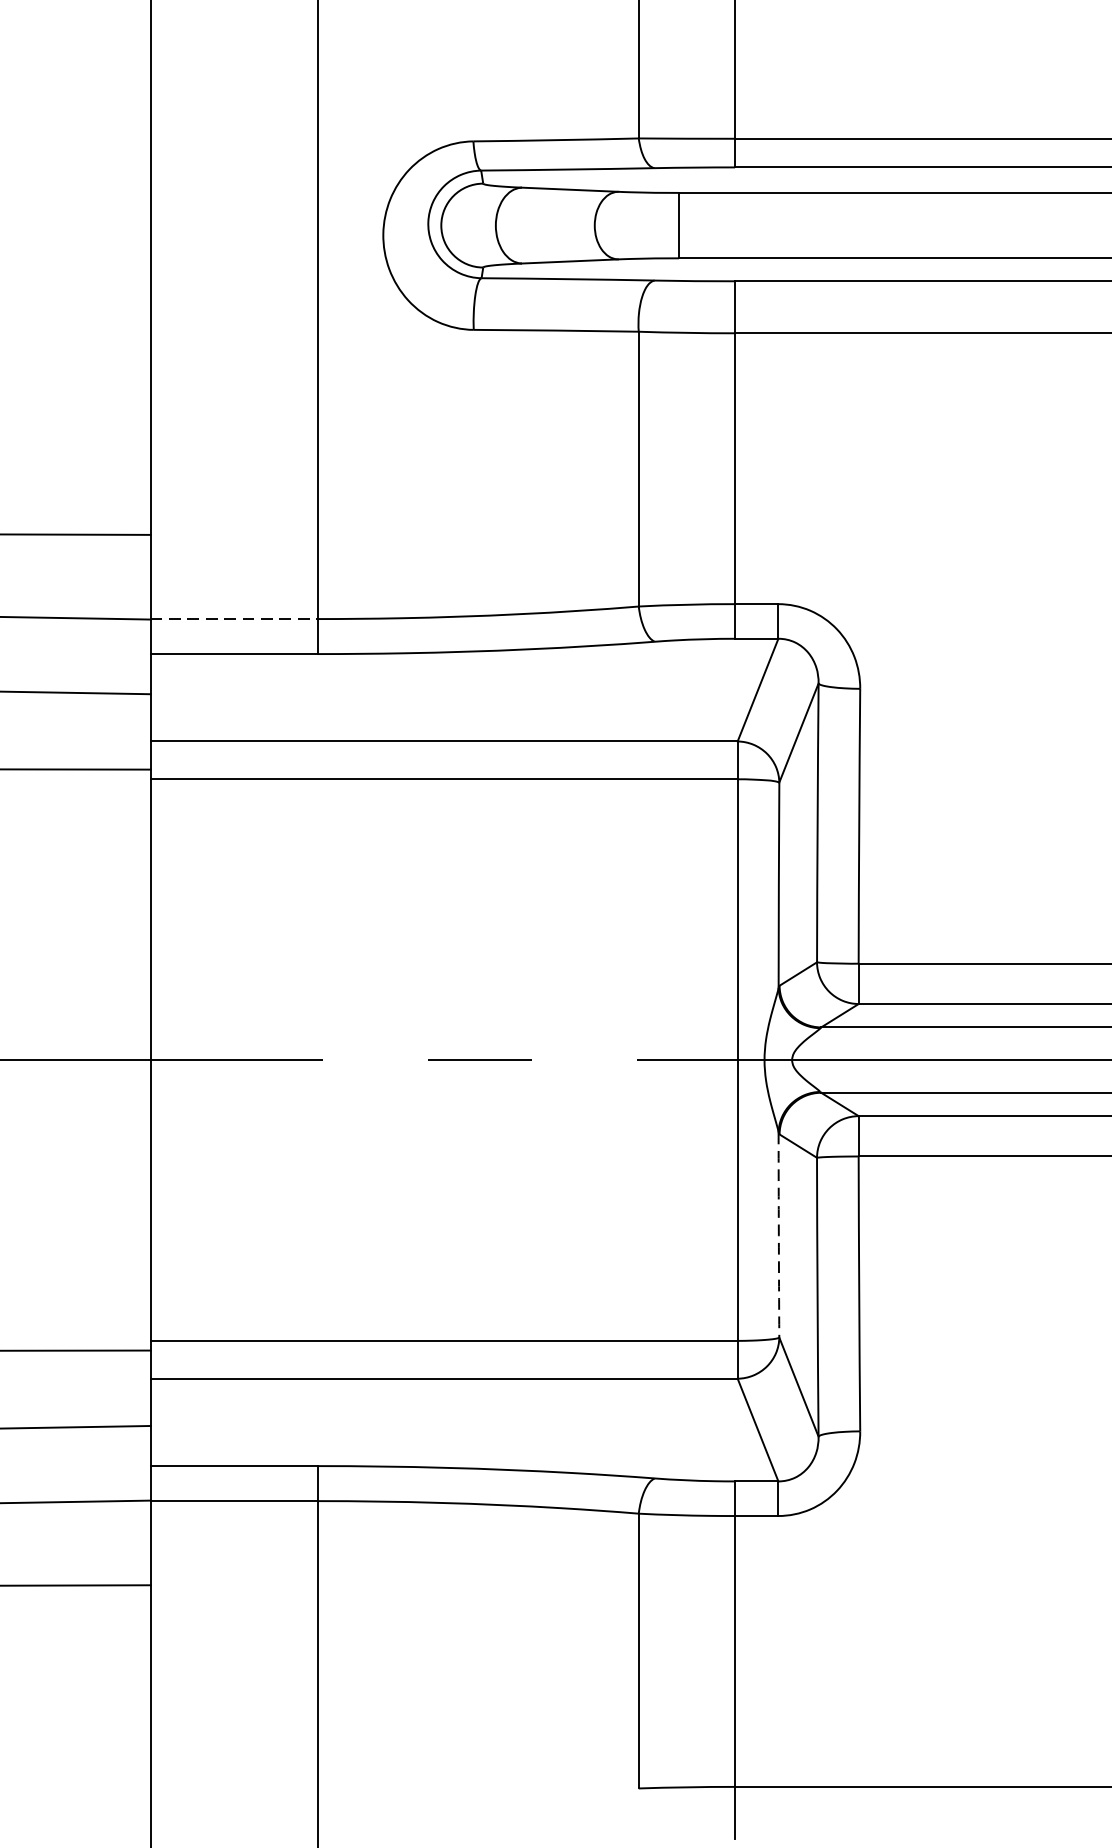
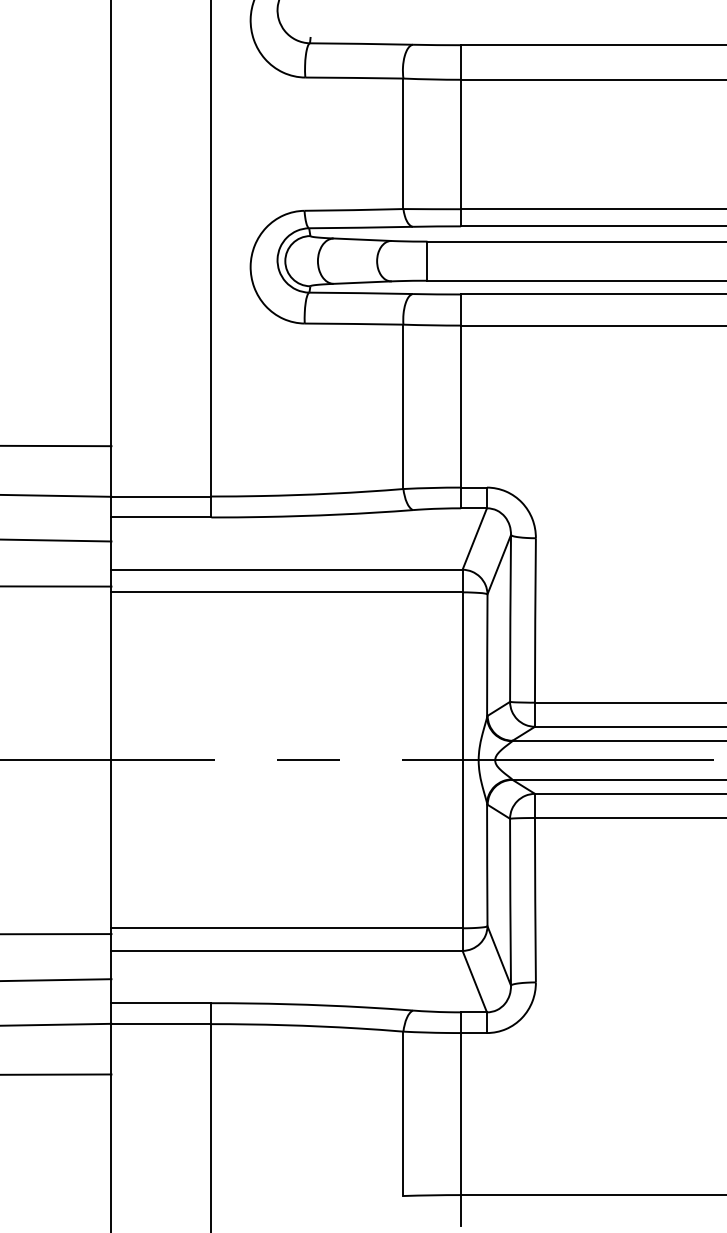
line: (234, 619) -> (161, 496), dashed -> solid
arc: (779, 1235) -> (487, 865), dashed -> solid

